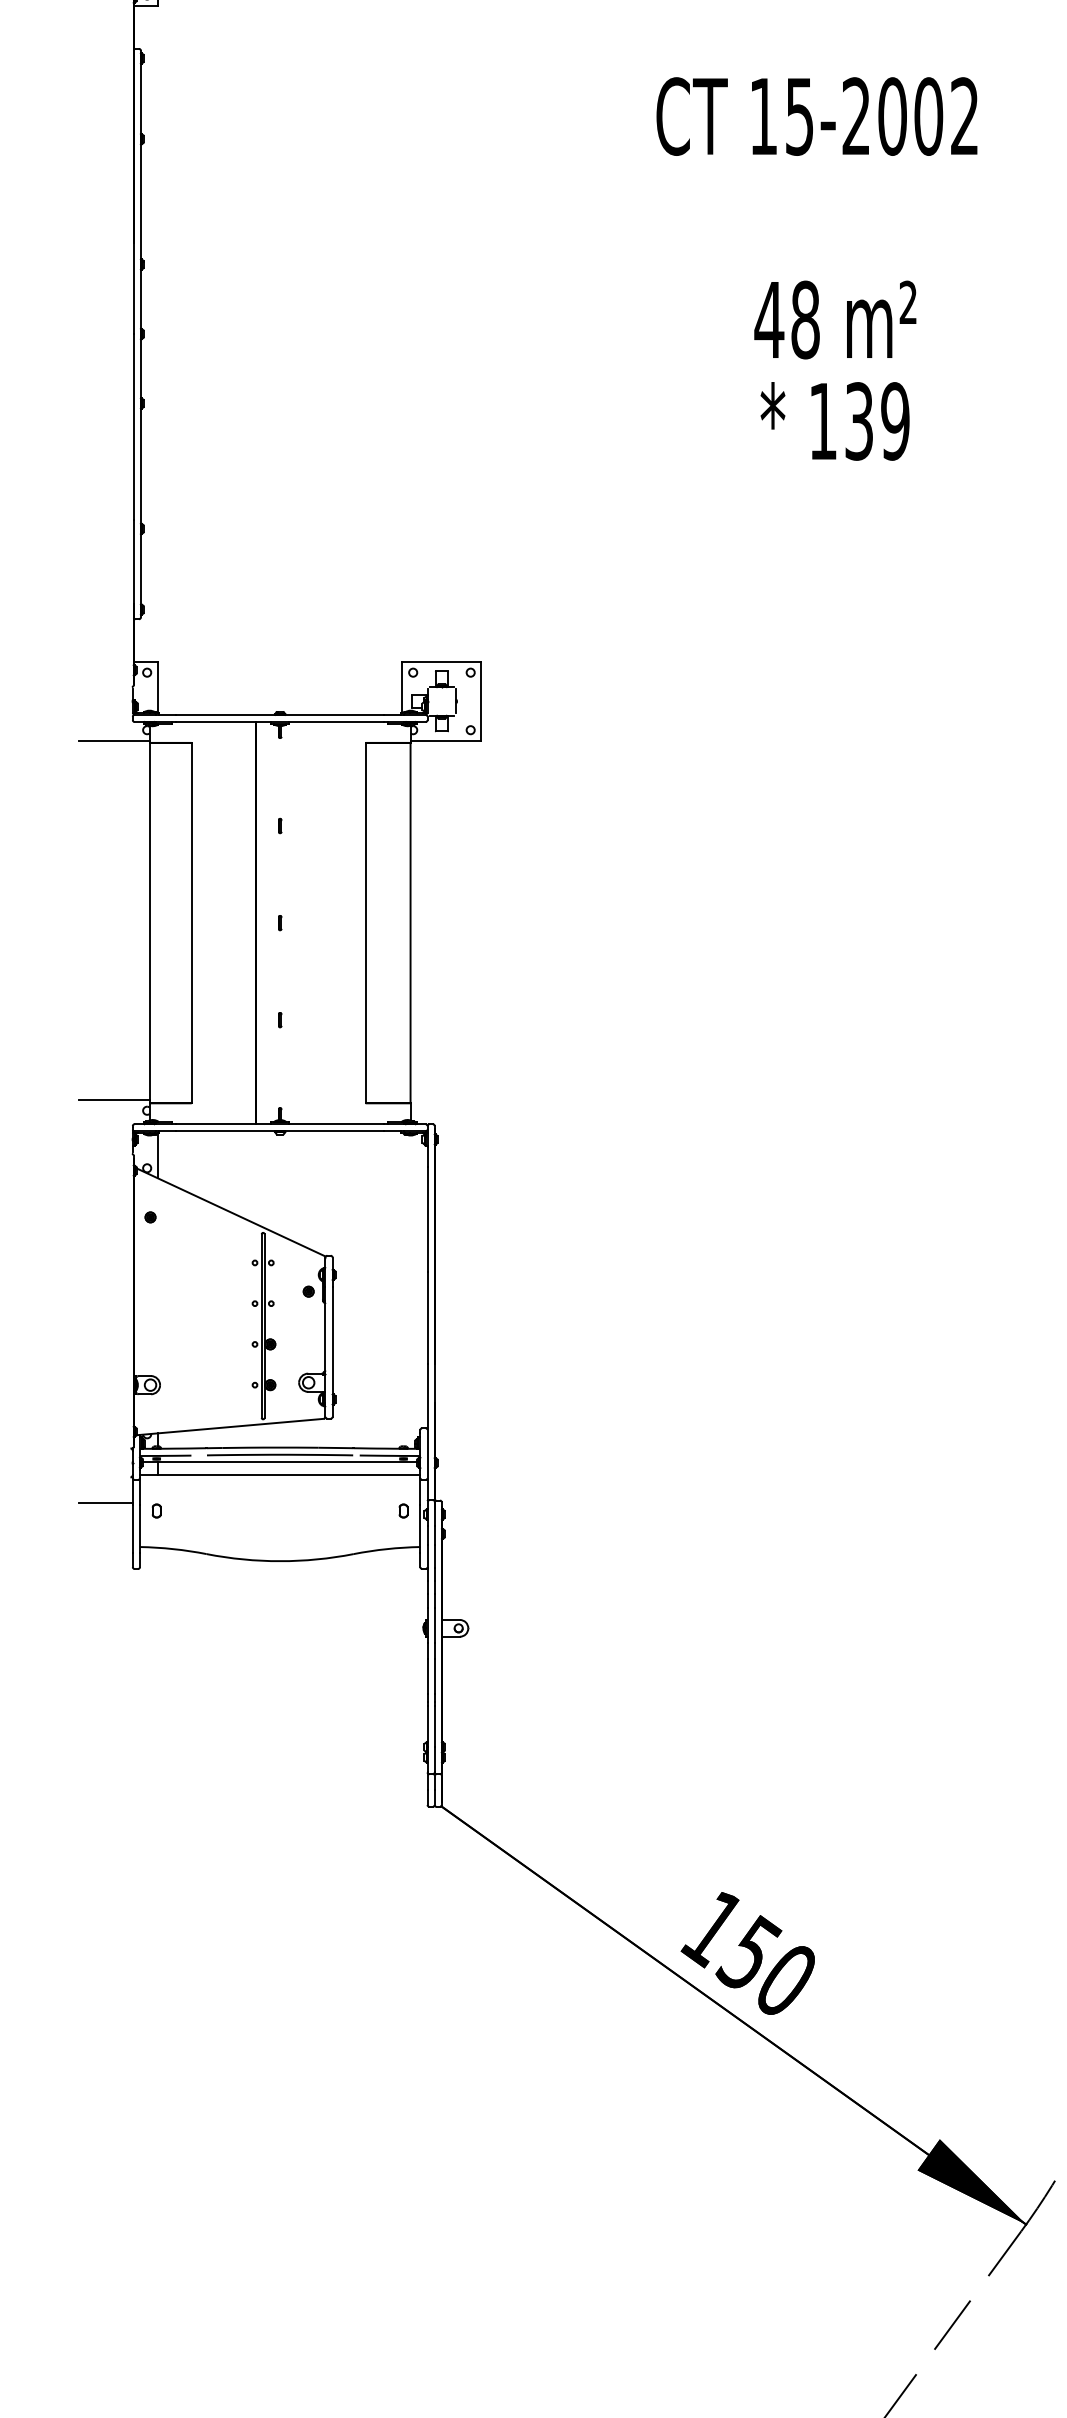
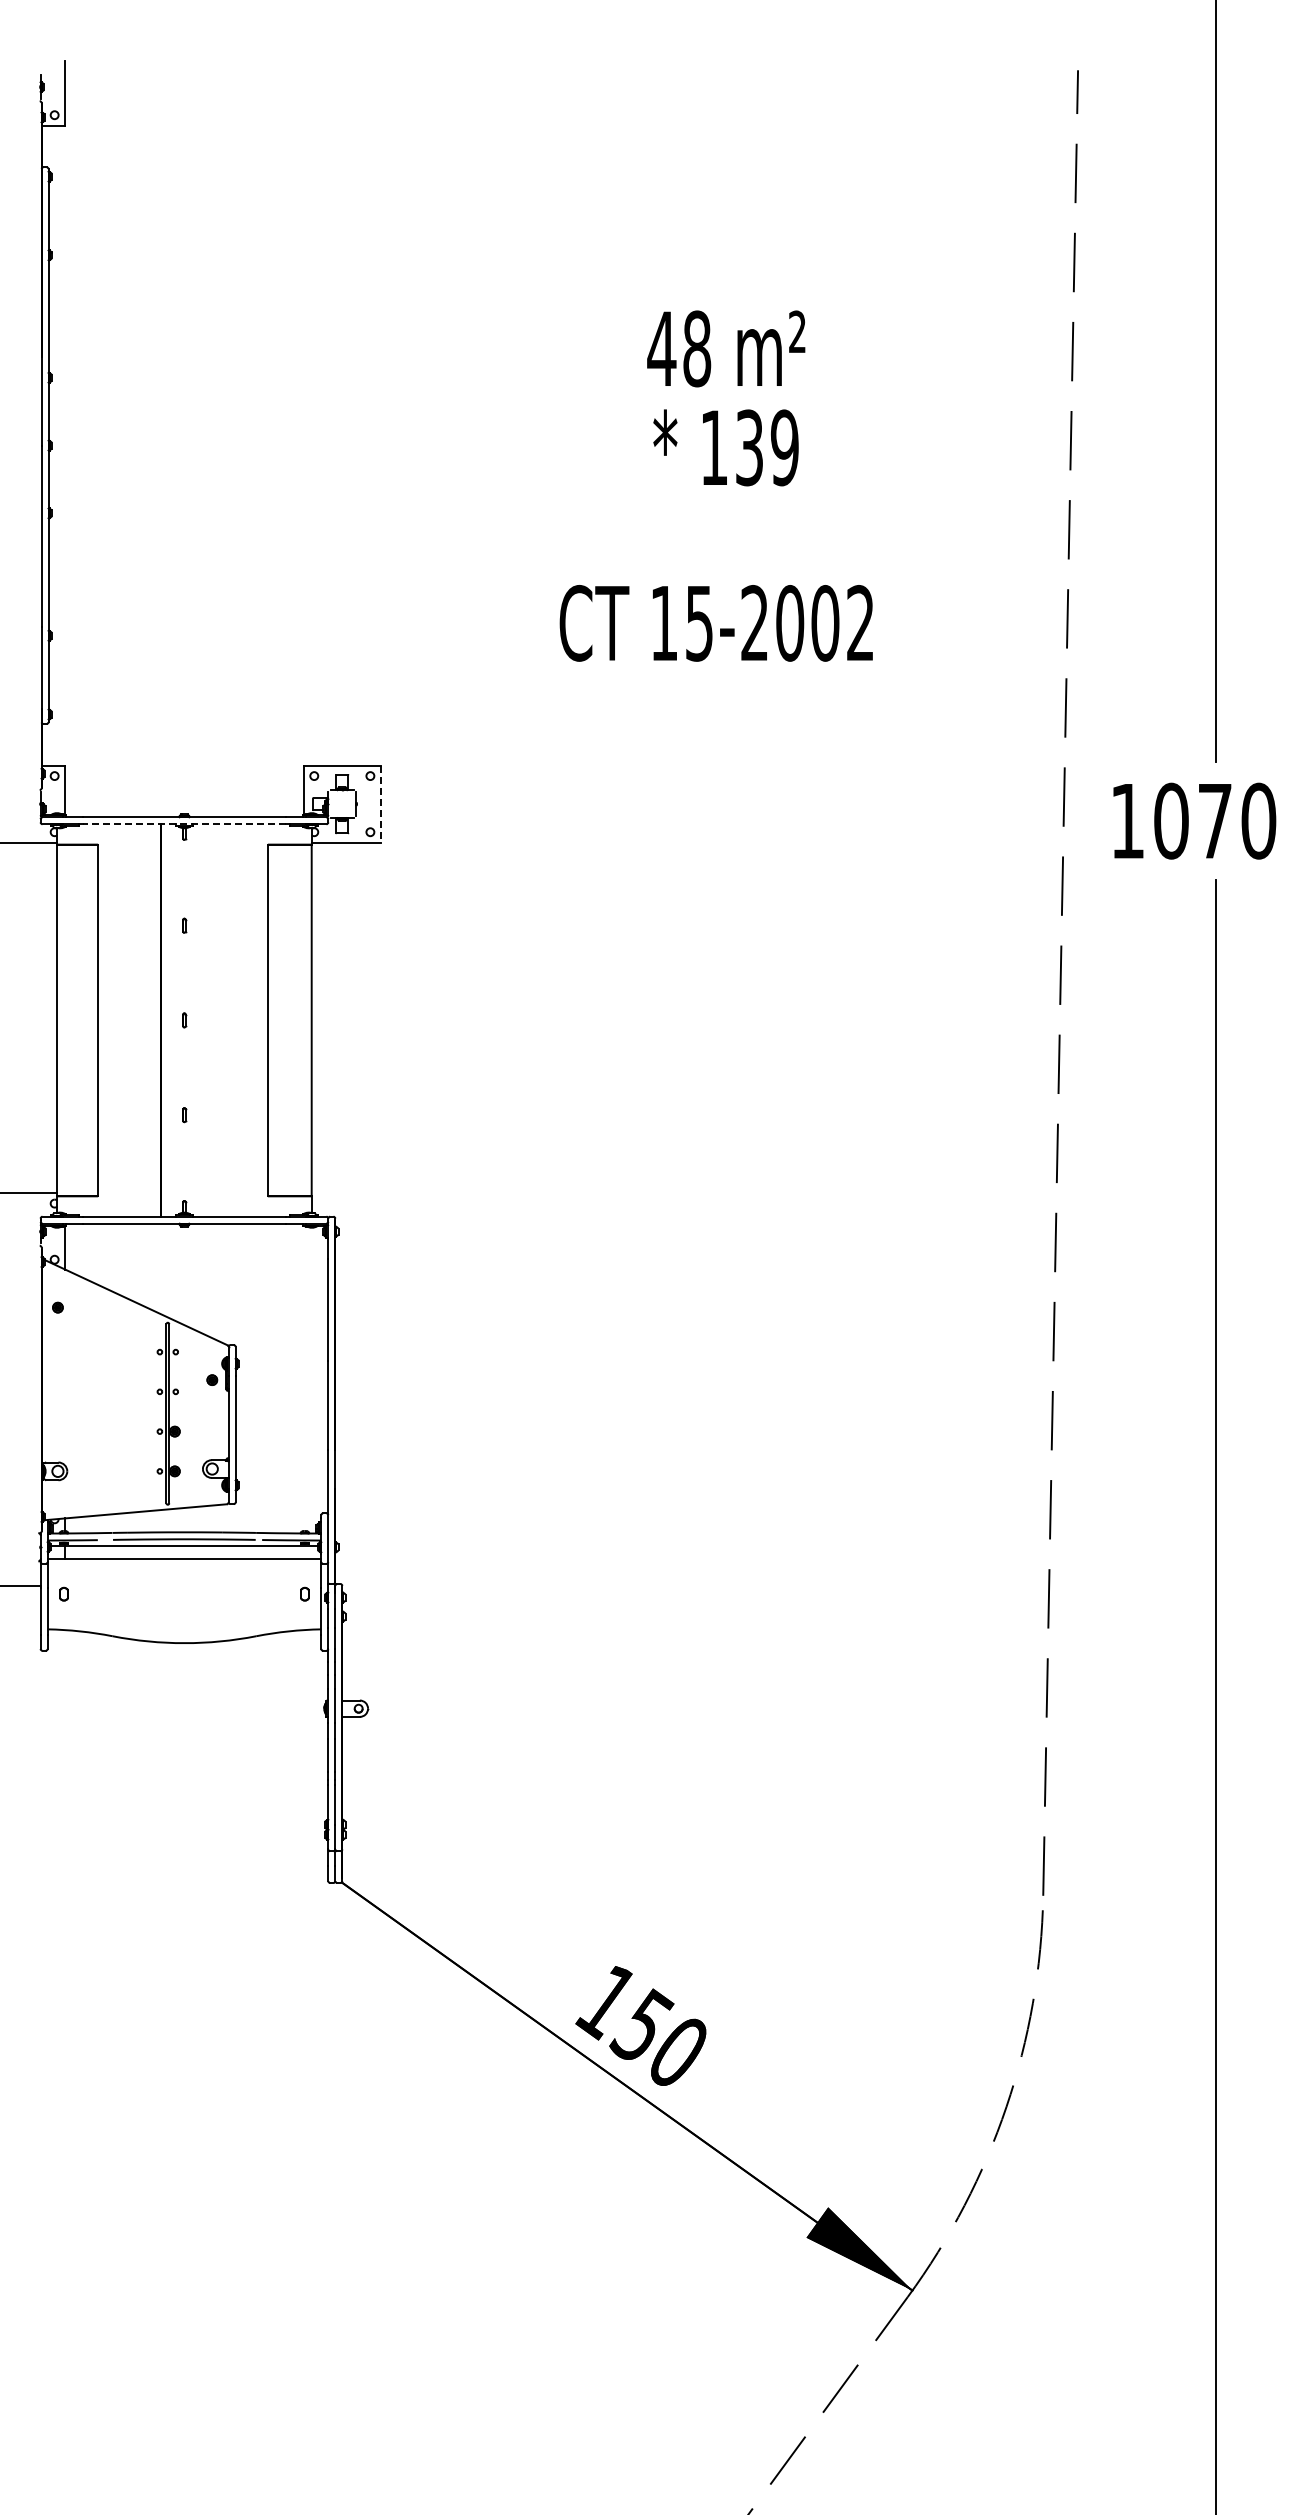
text: (816, 116) -> (715, 623), moved
text: (835, 370) -> (726, 398), moved
line: (481, 701) -> (380, 804), solid -> dashed
line: (280, 722) -> (184, 824), solid -> dashed

